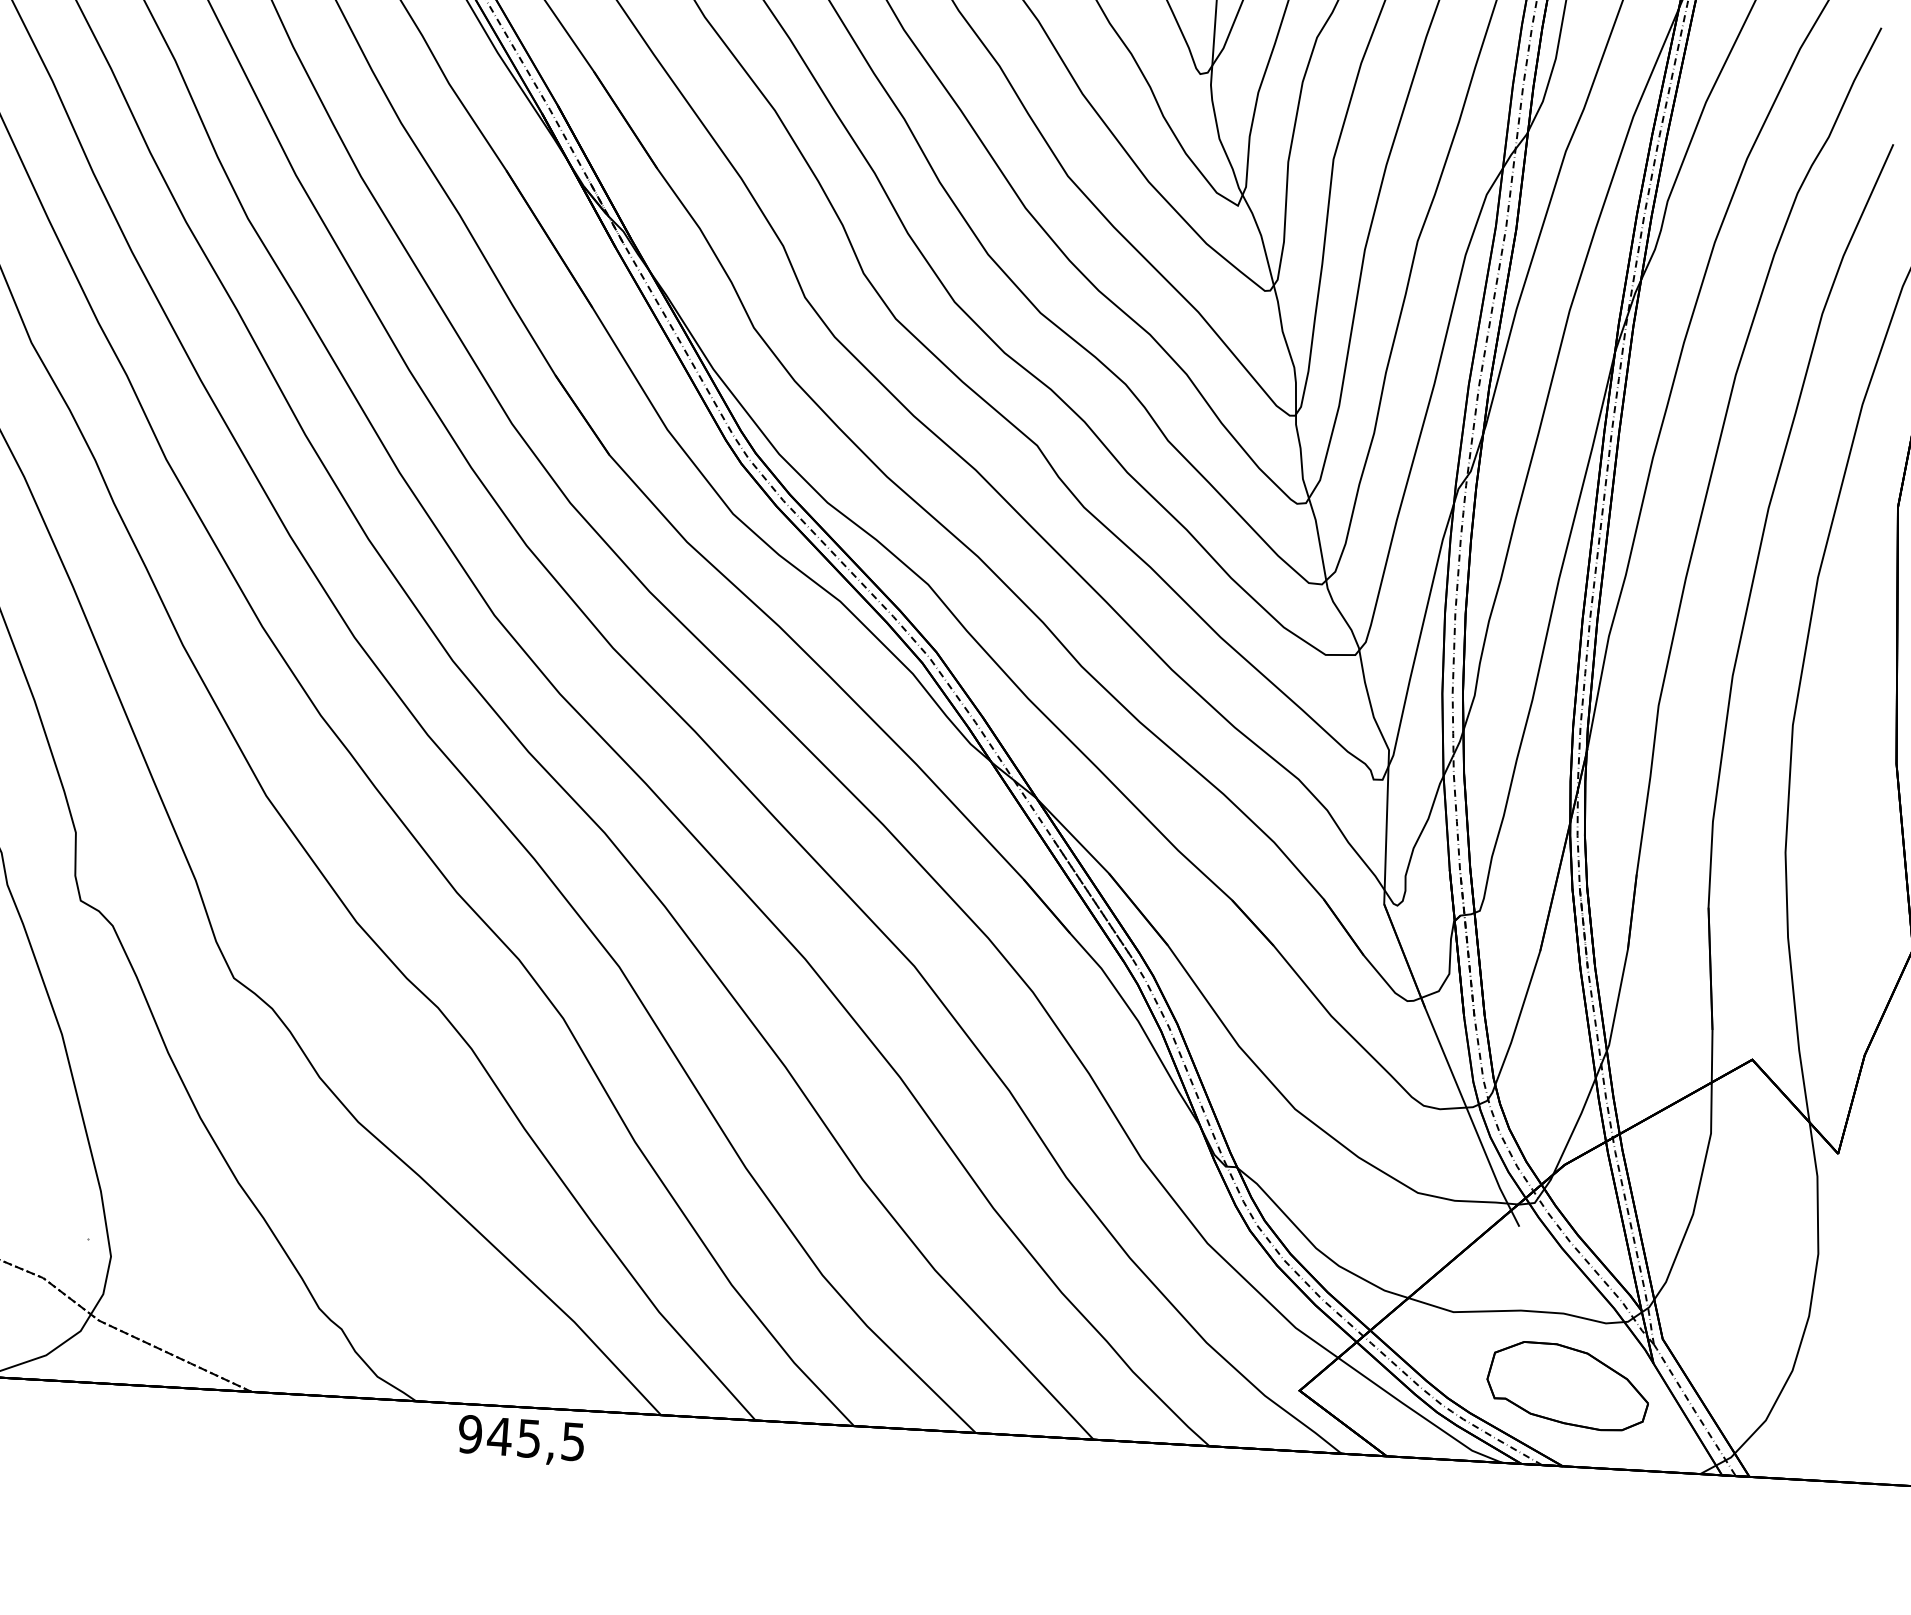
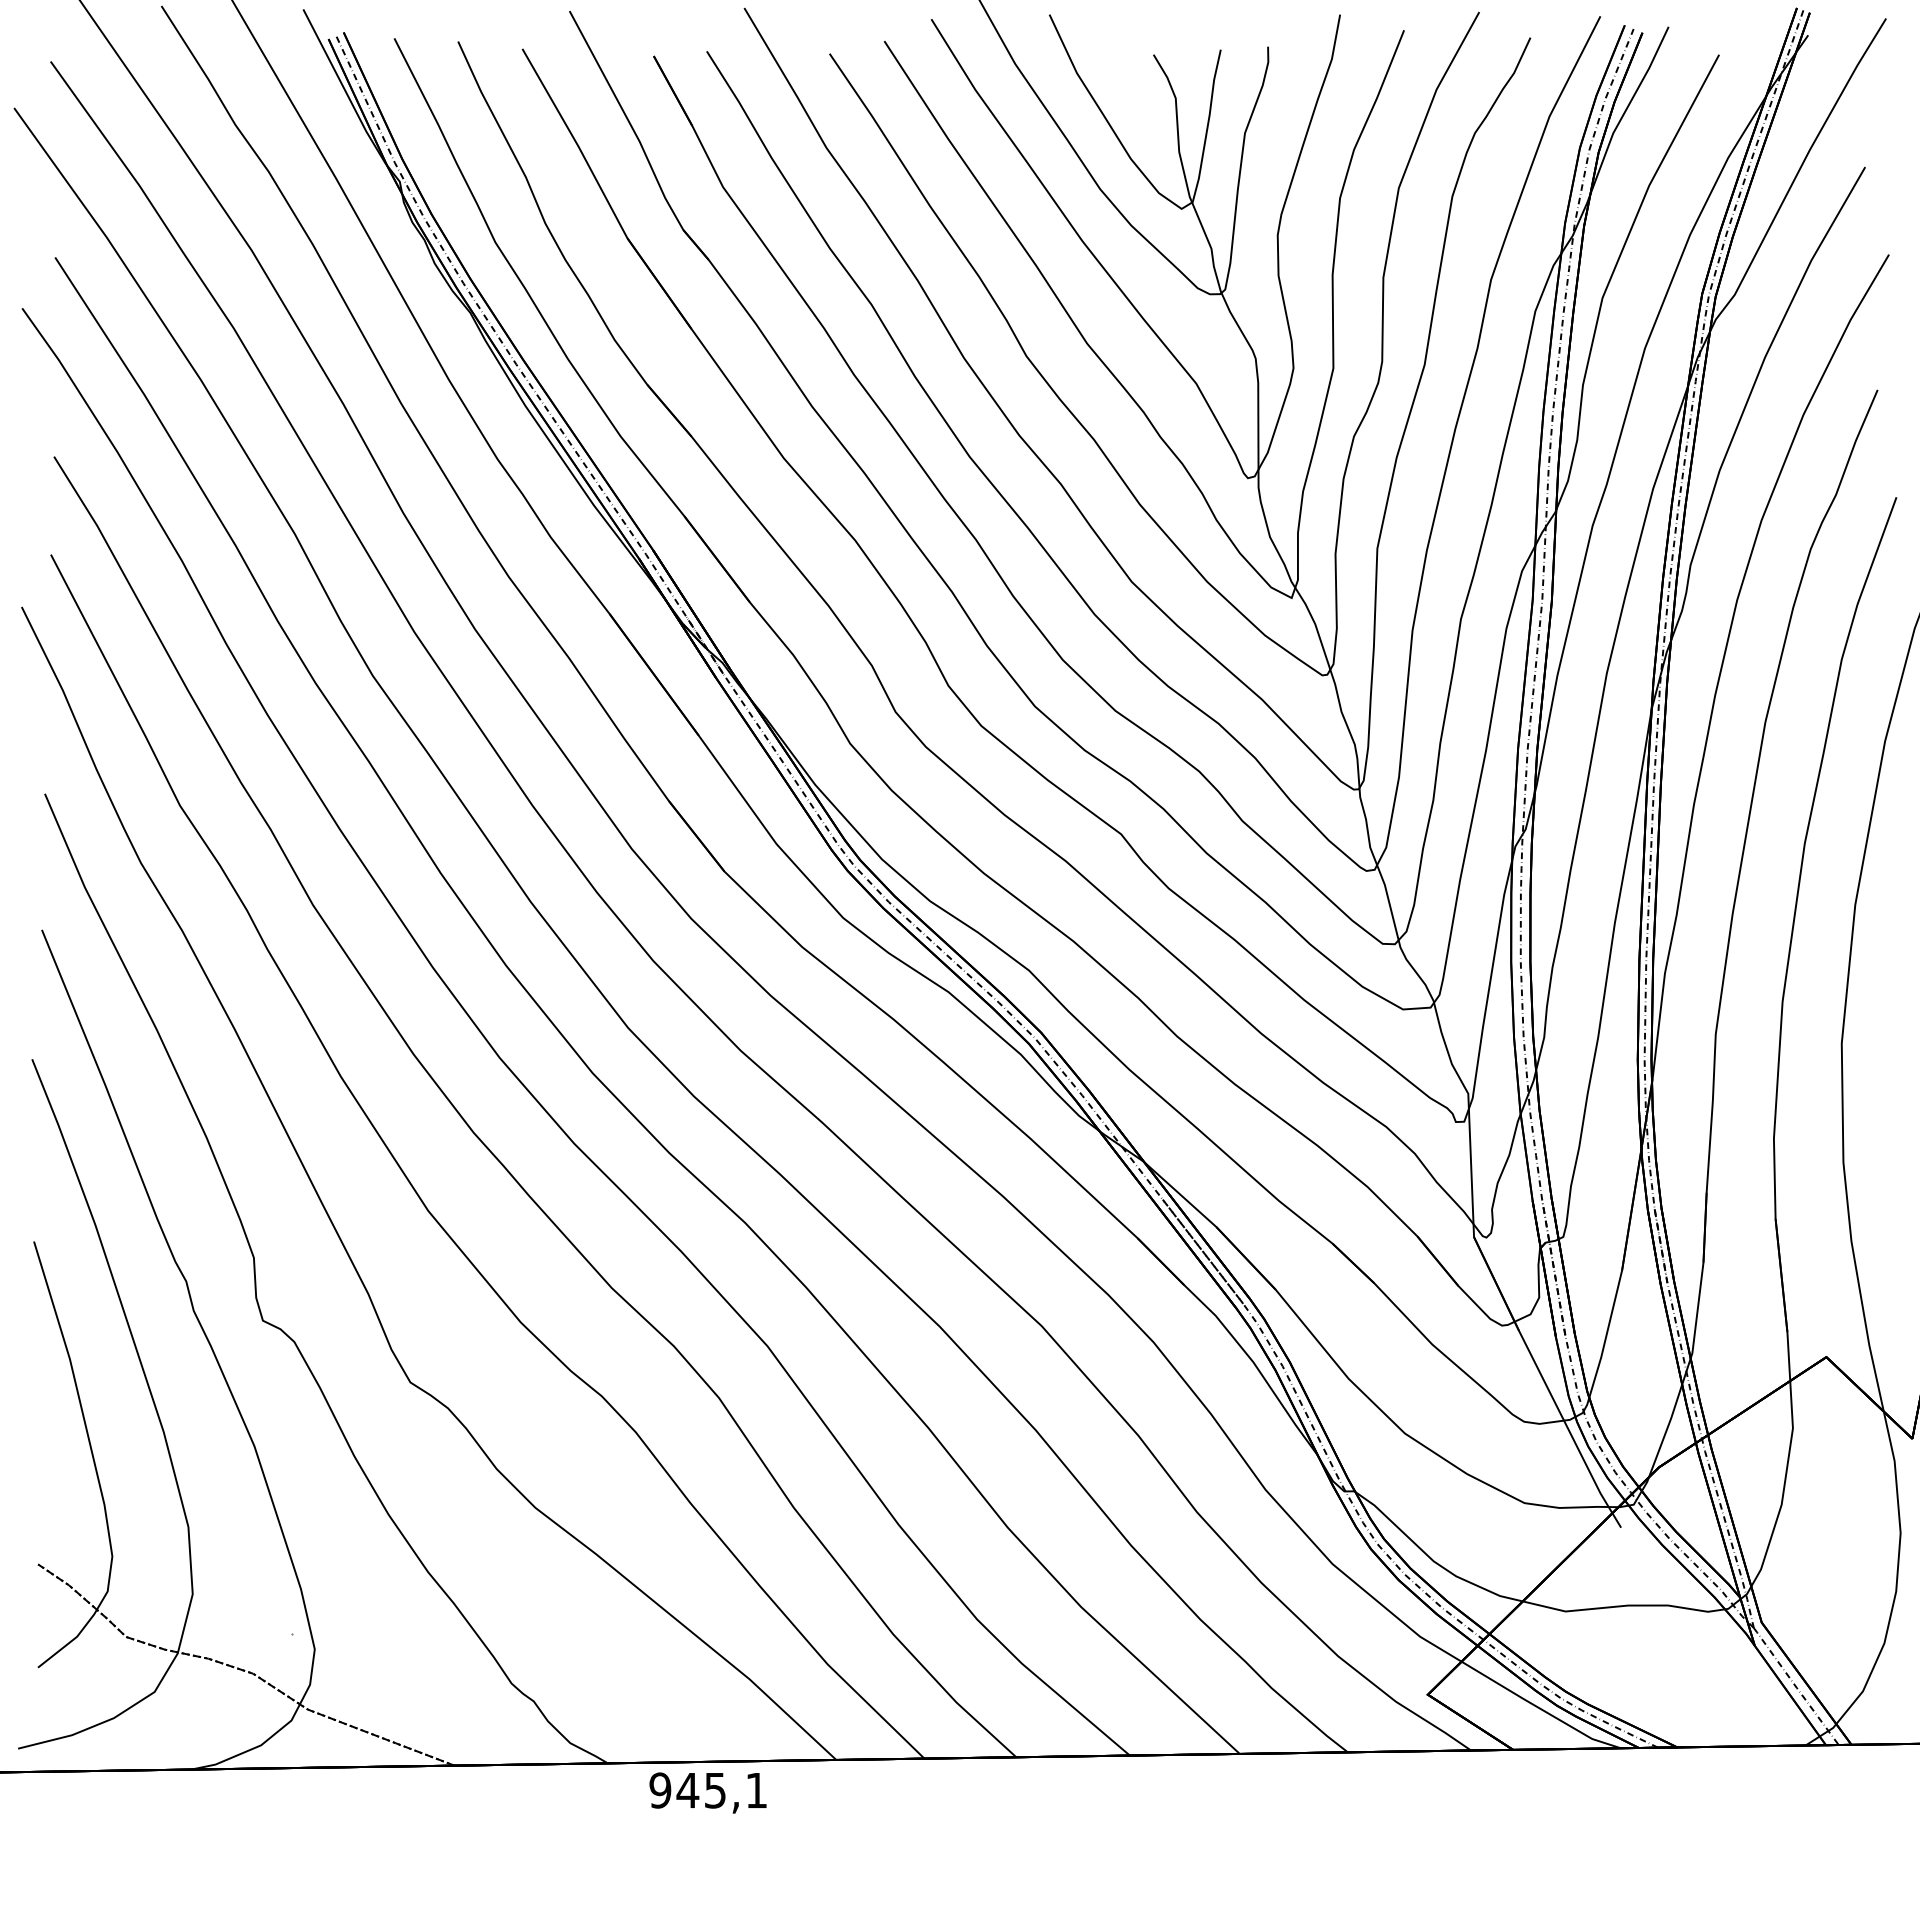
part: (1567, 1385) -> (1676, 1672), removed
text: (573, 1441) -> (756, 1790), 945,5 -> 945,1

